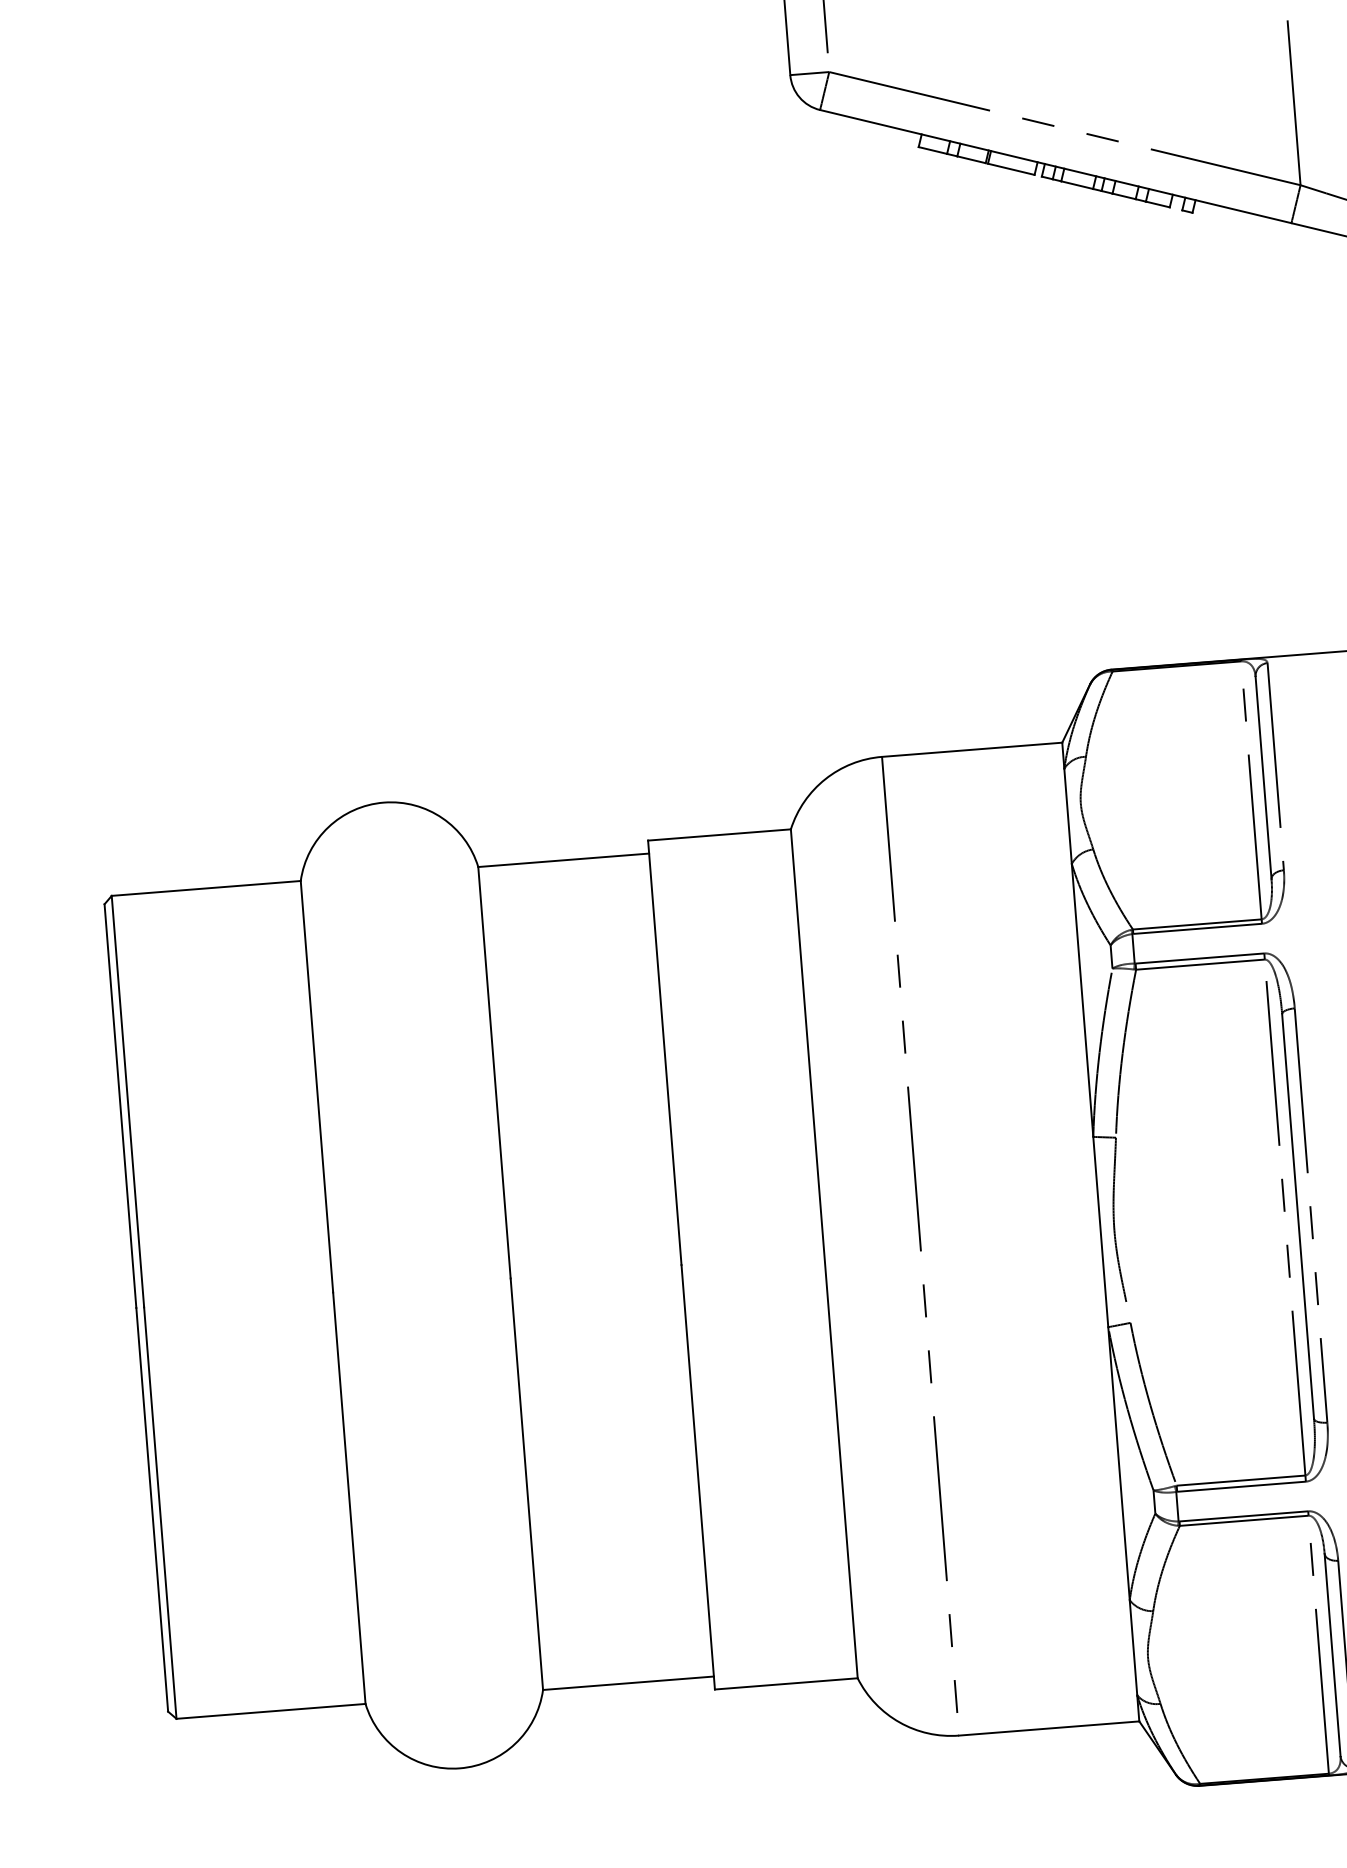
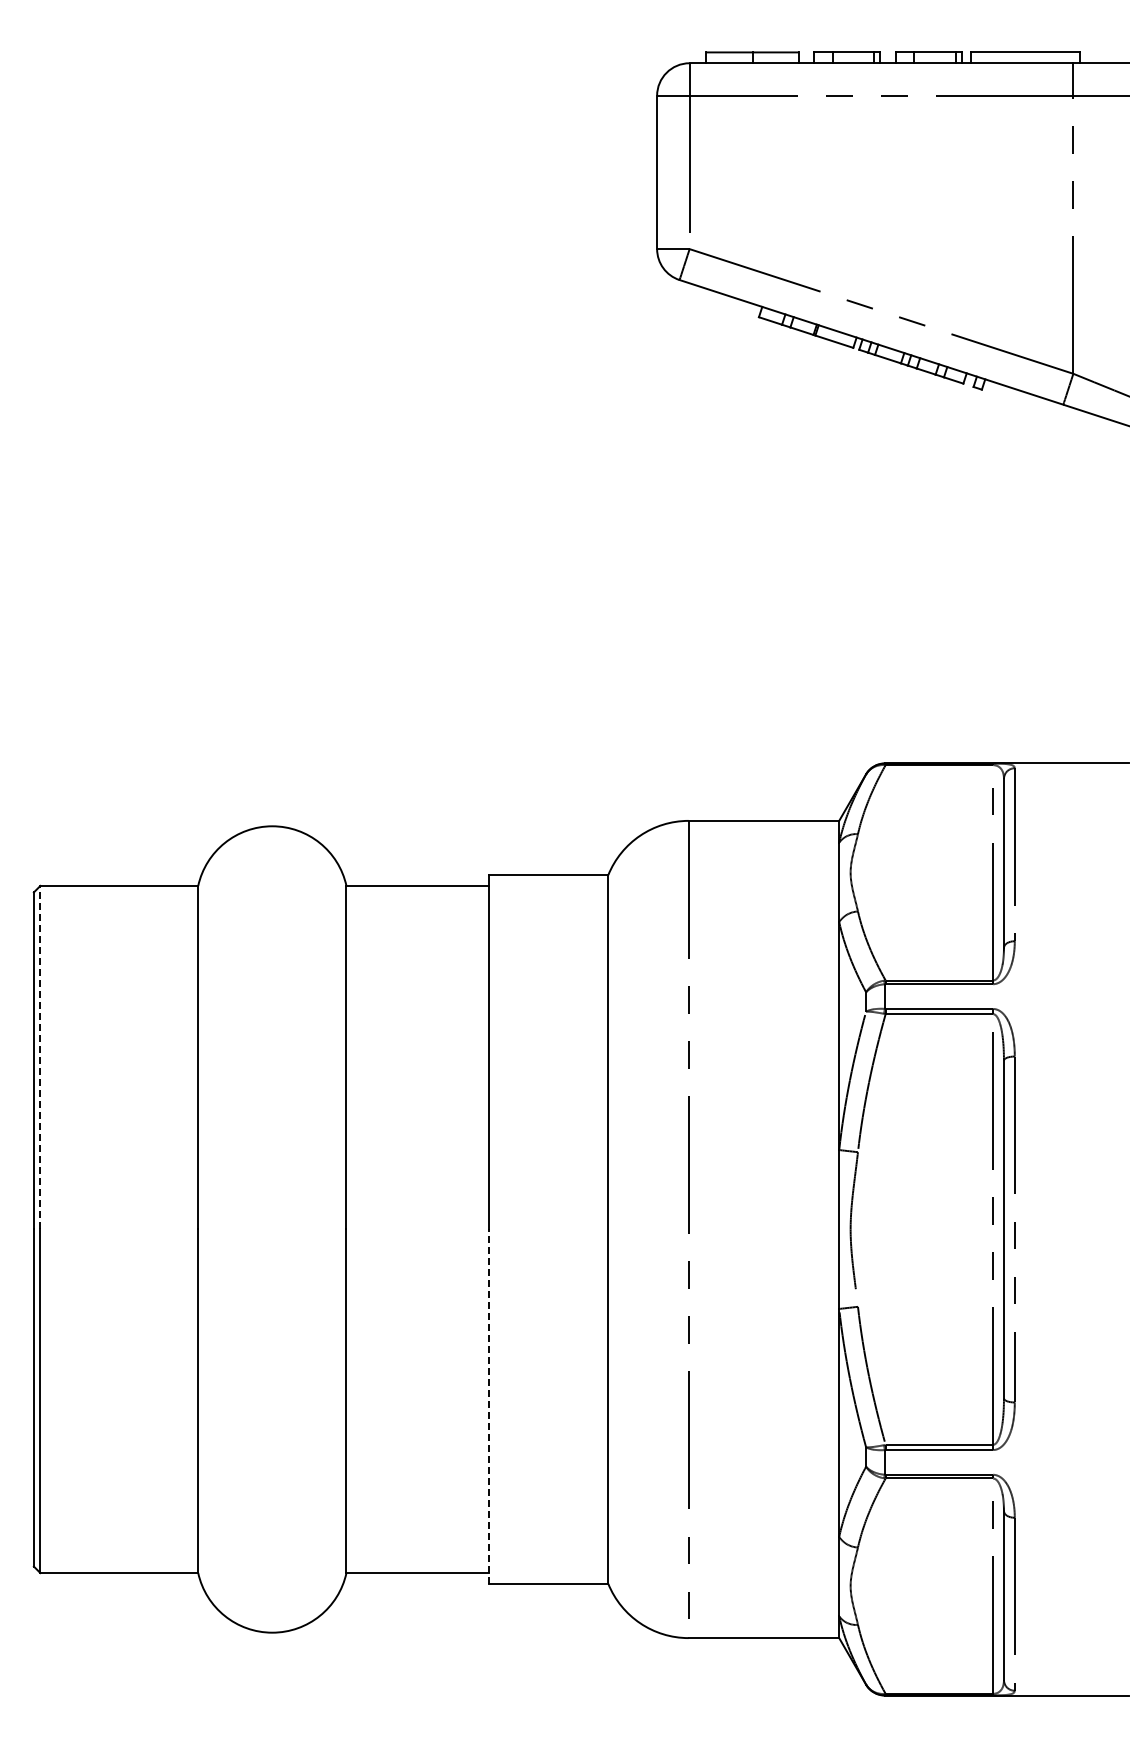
line: (128, 1101) -> (40, 1057), solid -> dashed
line: (698, 1477) -> (489, 1406), solid -> dashed

